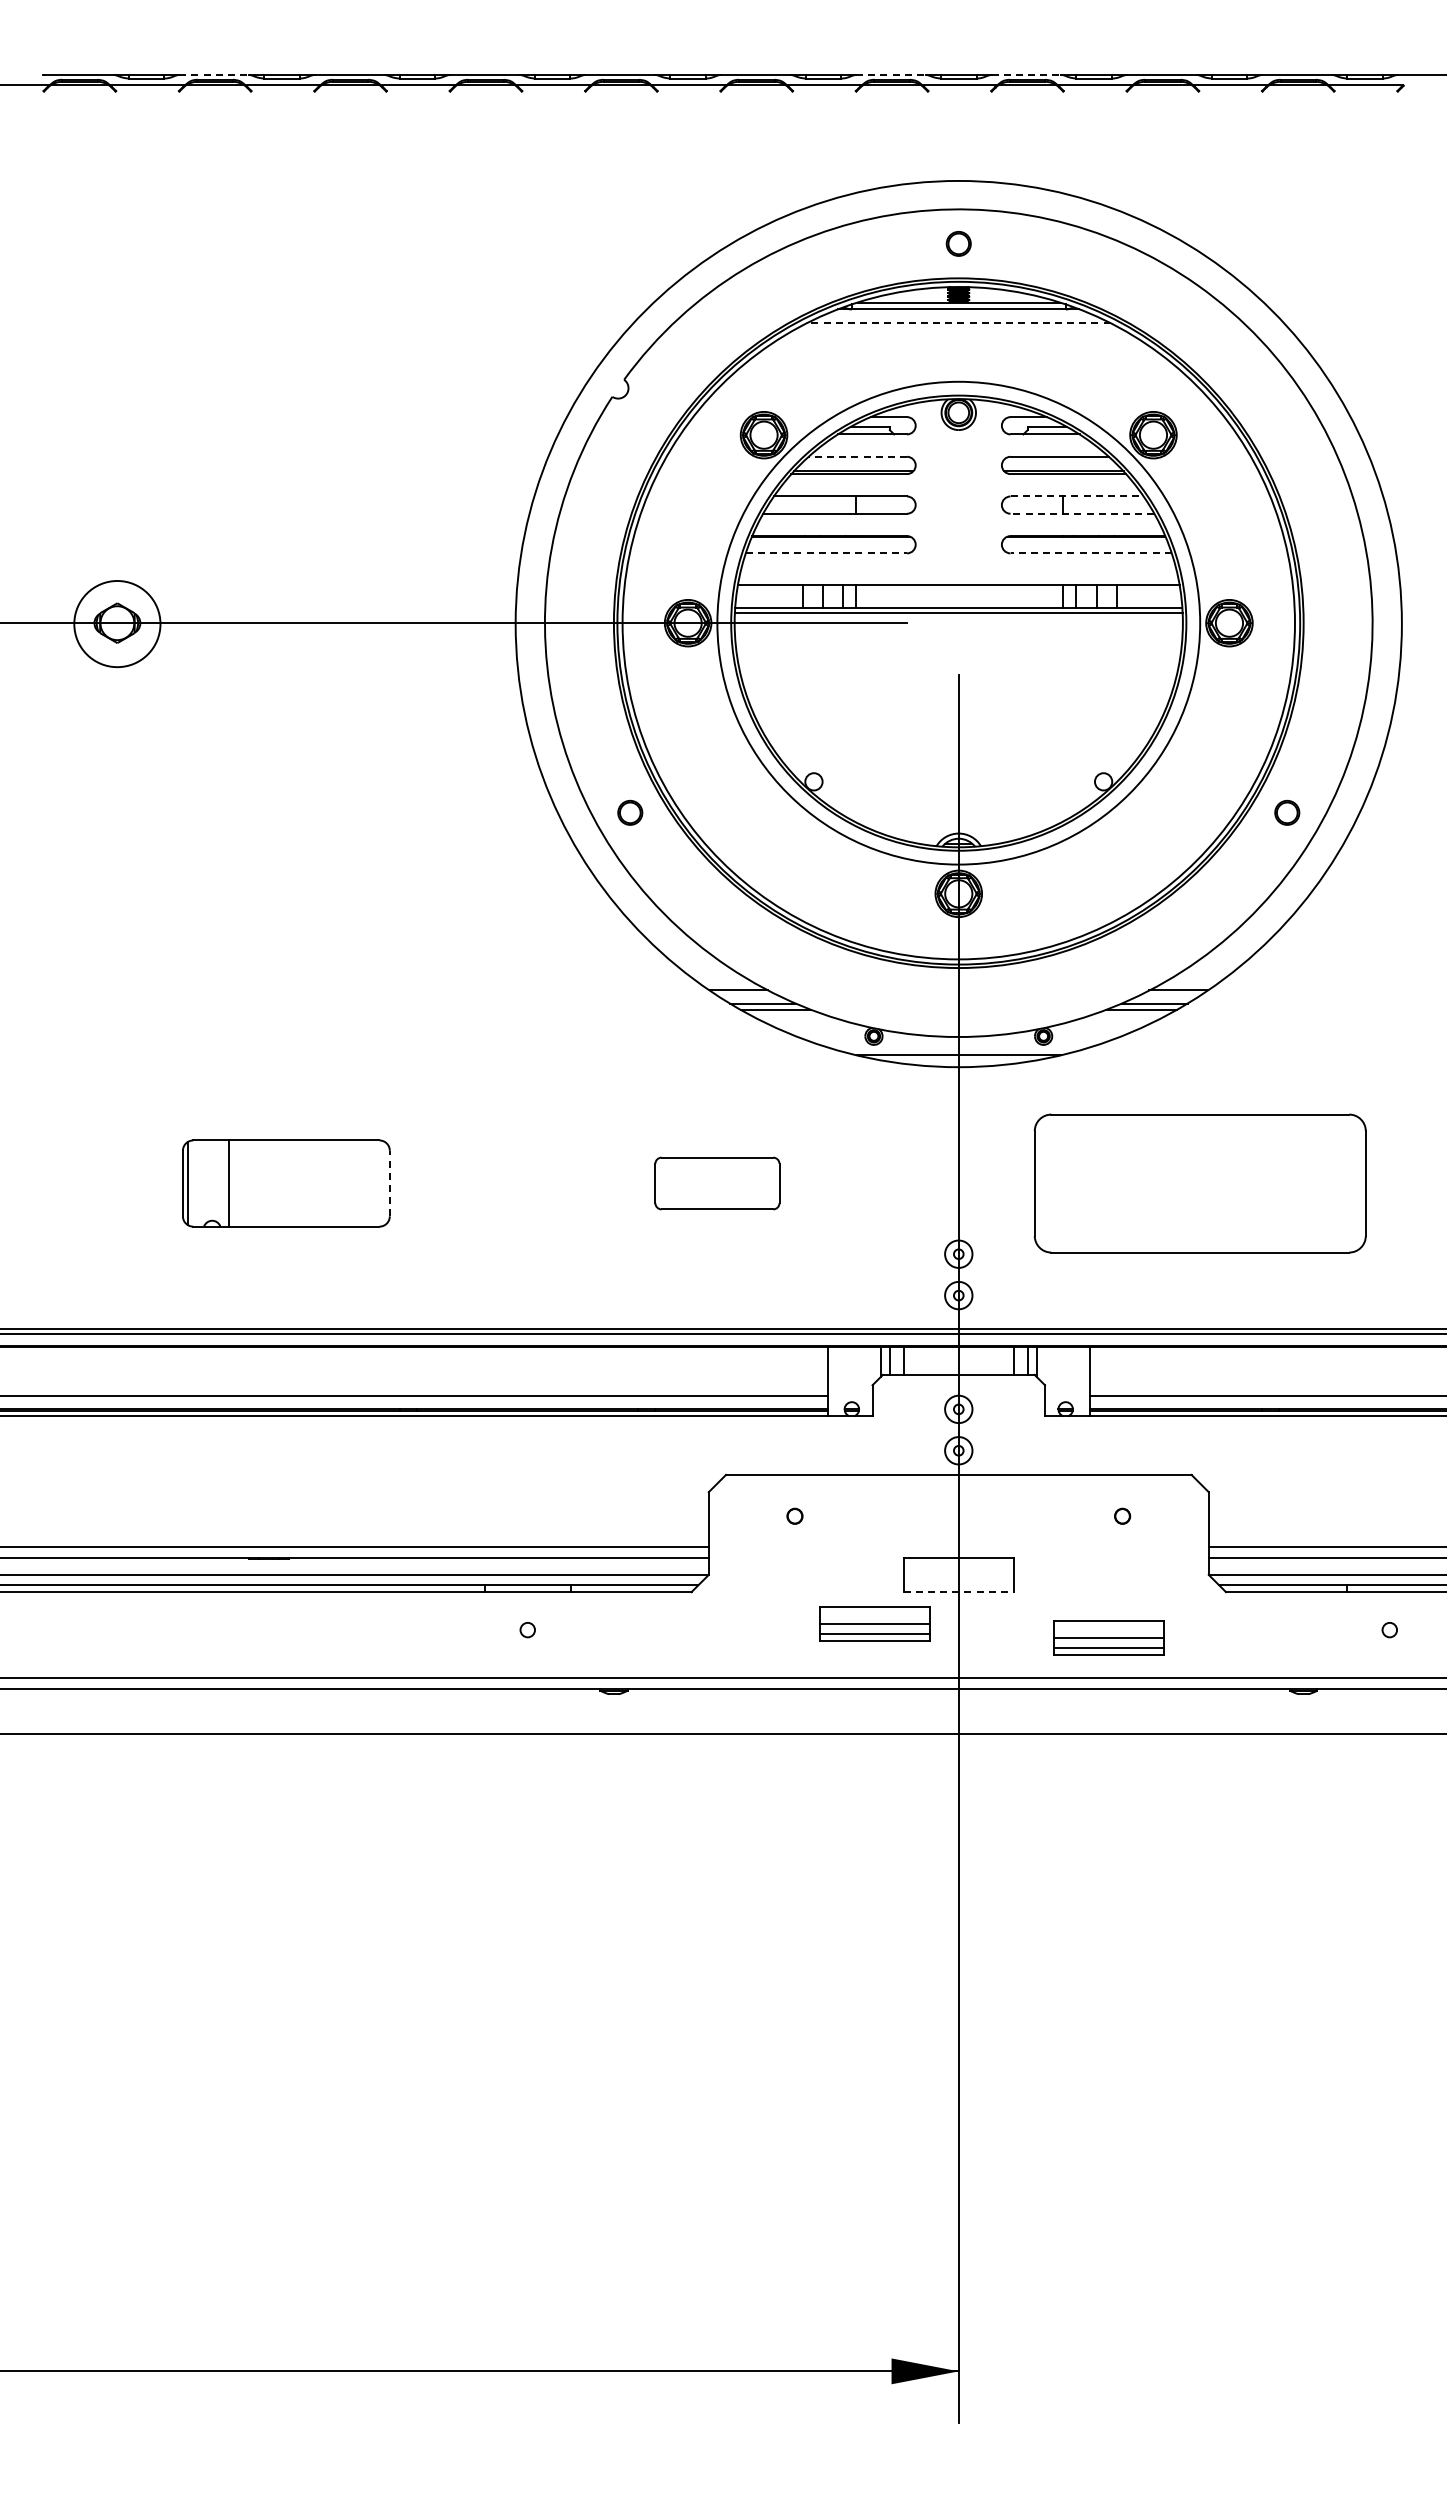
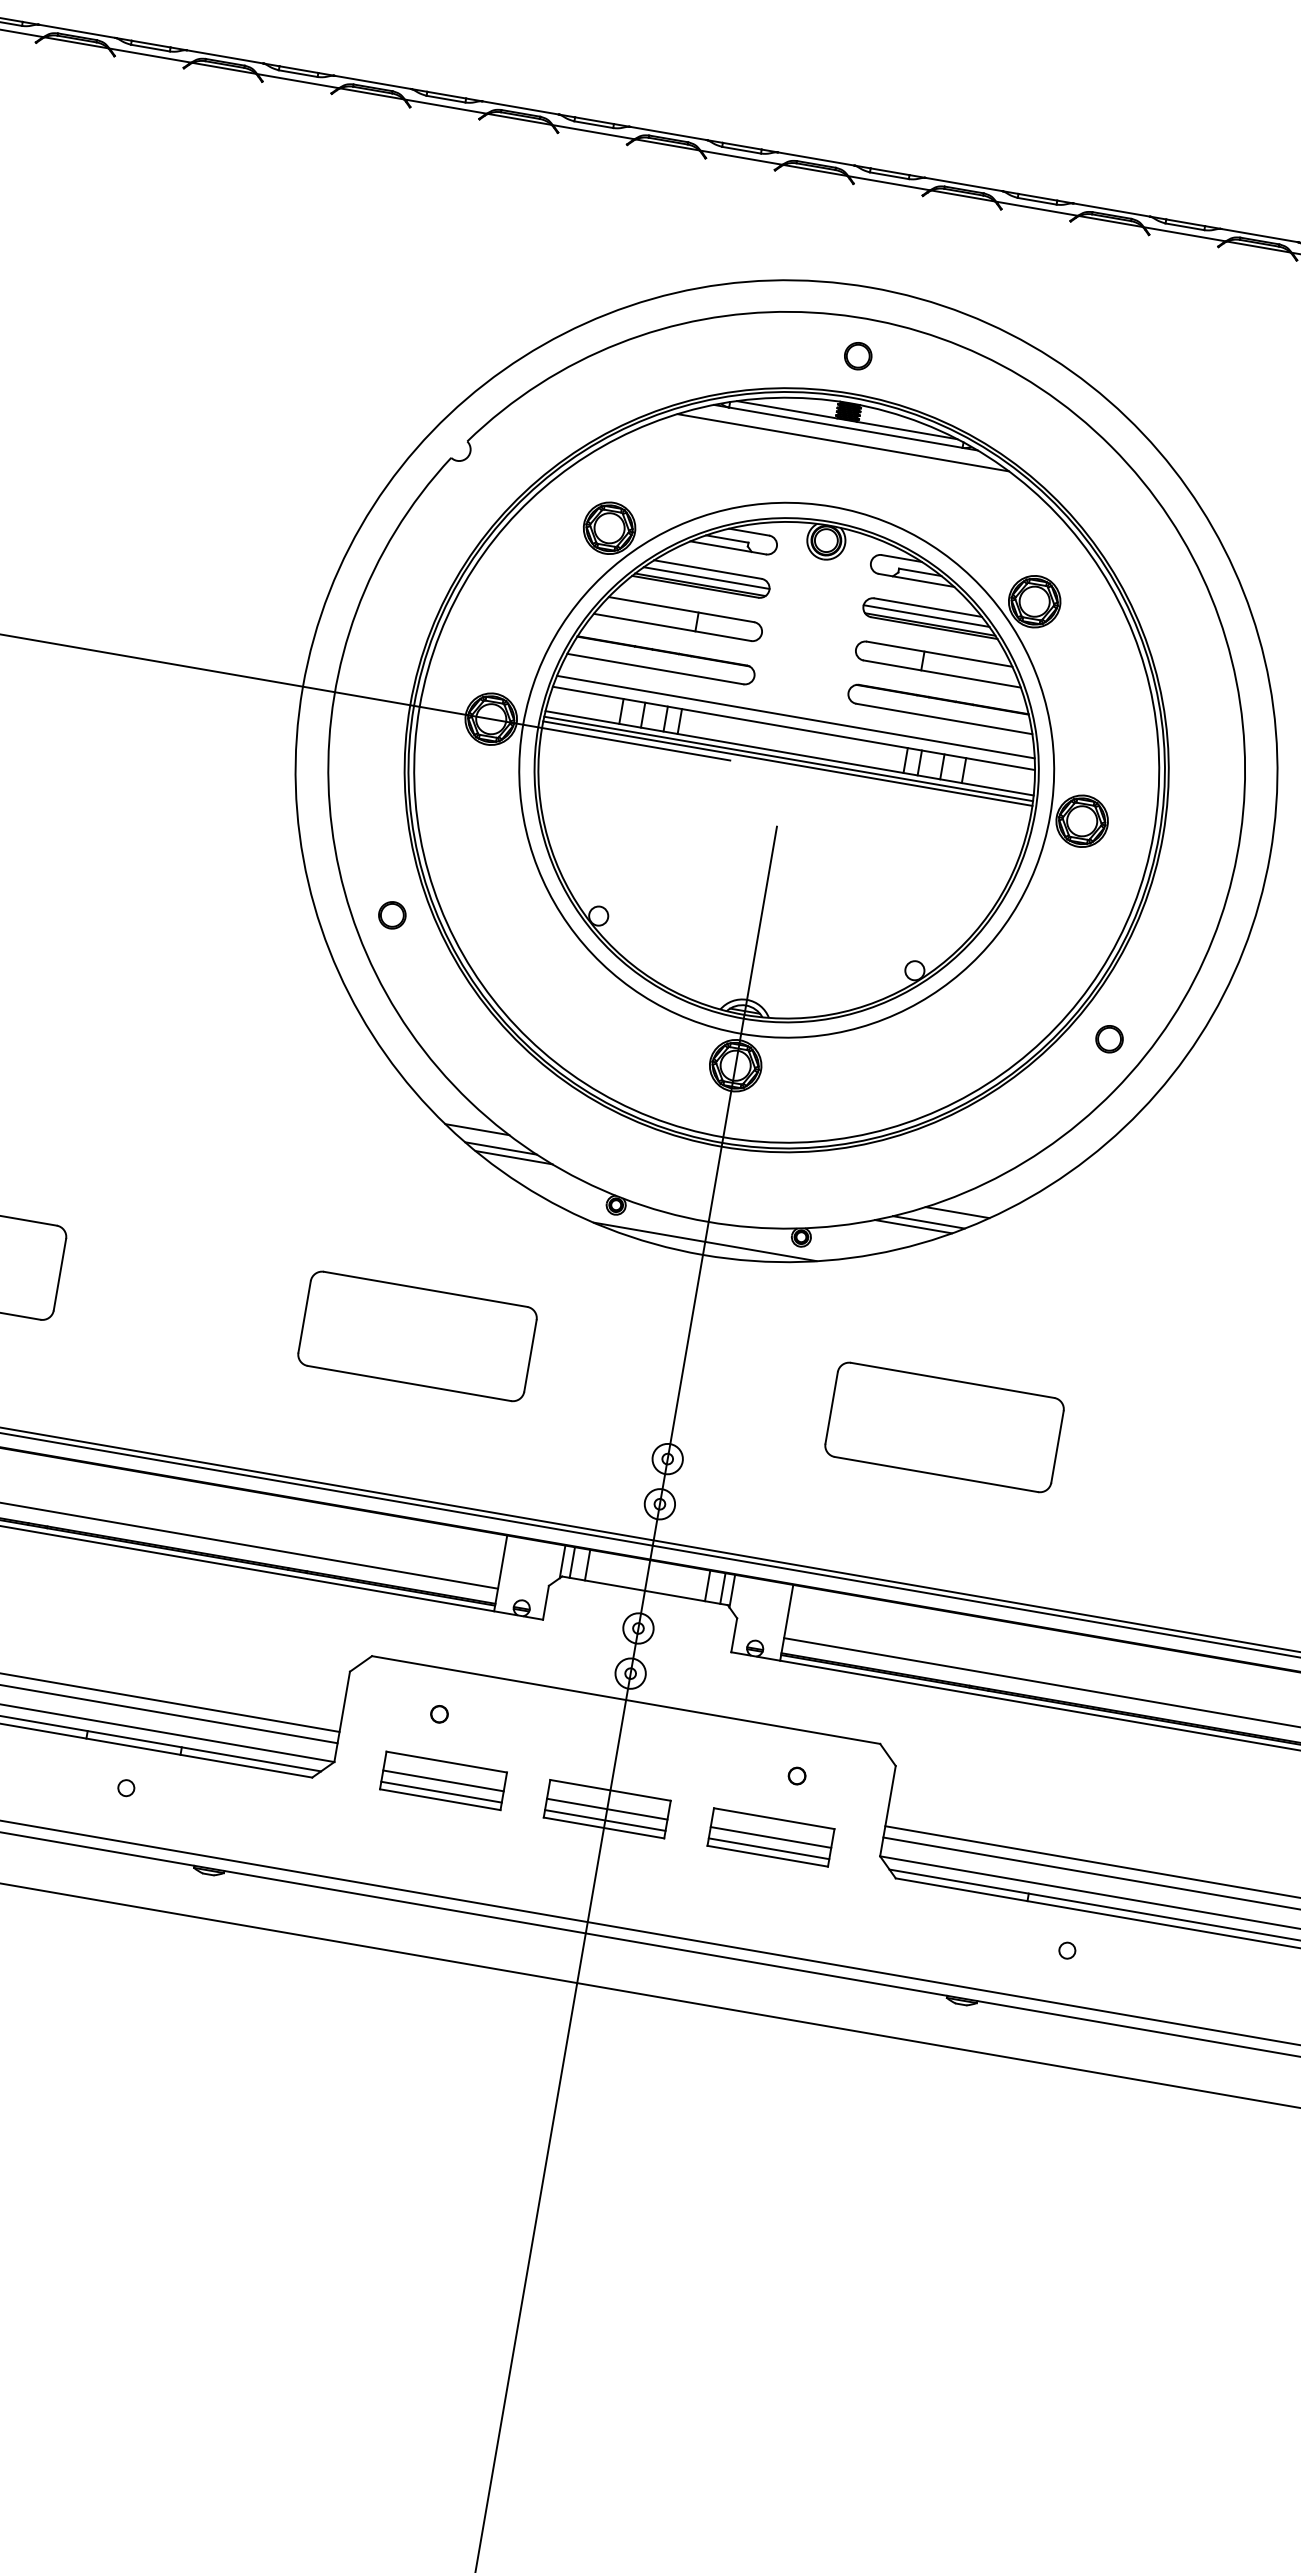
line: (214, 74) -> (77, 30), dashed -> solid
line: (891, 74) -> (816, 158), dashed -> solid
line: (1026, 74) -> (964, 184), dashed -> solid
line: (958, 323) -> (842, 443), dashed -> solid
line: (857, 456) -> (707, 569), dashed -> solid
line: (857, 464) -> (706, 577), added
line: (1059, 464) -> (926, 616), added
line: (1077, 496) -> (940, 654), dashed -> solid
line: (1082, 513) -> (942, 673), dashed -> solid
line: (826, 553) -> (655, 669), dashed -> solid
line: (1091, 553) -> (944, 719), dashed -> solid
line: (958, 574) -> (795, 717), added
line: (958, 617) -> (787, 763), added
line: (389, 1183) -> (59, 1274), dashed -> solid
part: (717, 1183) -> (417, 1336), size x1.67
part: (1199, 1183) -> (943, 1427), size x0.62
line: (958, 1574) -> (607, 1808), added
line: (958, 1585) -> (604, 1820), added
line: (959, 1592) -> (604, 1828), dashed -> solid
part: (874, 1623) -> (443, 1780), moved
part: (1108, 1637) -> (770, 1836), moved

